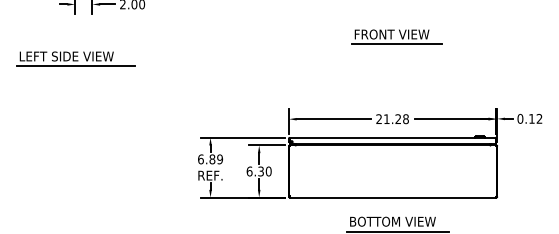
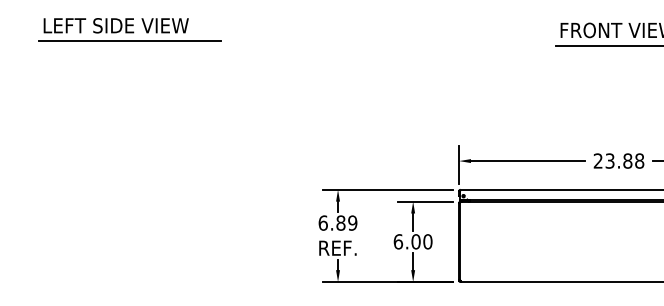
part: (75, 58) -> (129, 28), moved
text: (392, 119) -> (618, 161), 21.28 -> 23.88
text: (261, 171) -> (416, 241), 6.30 -> 6.00

